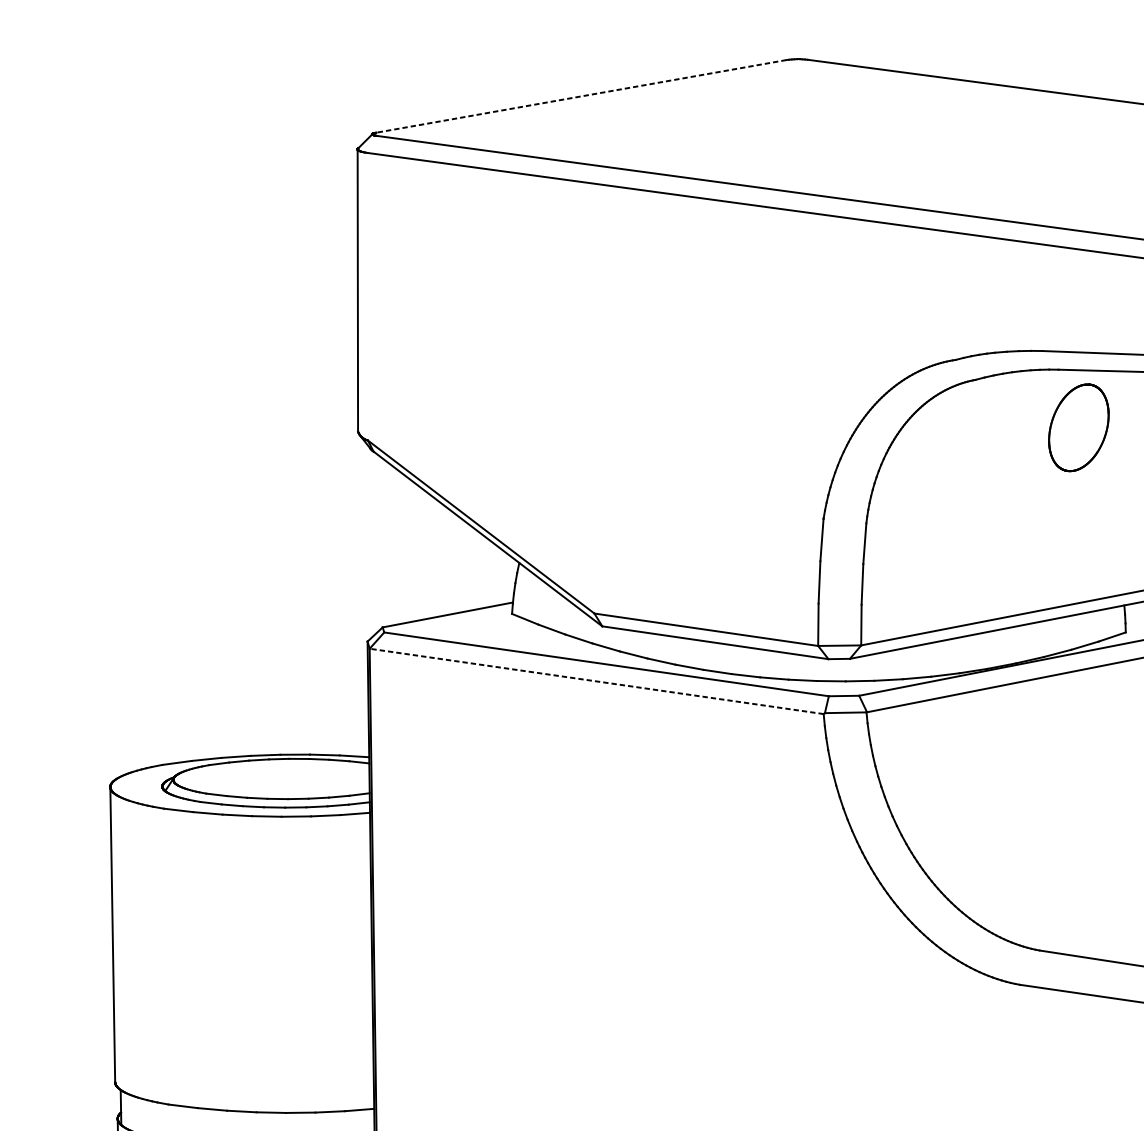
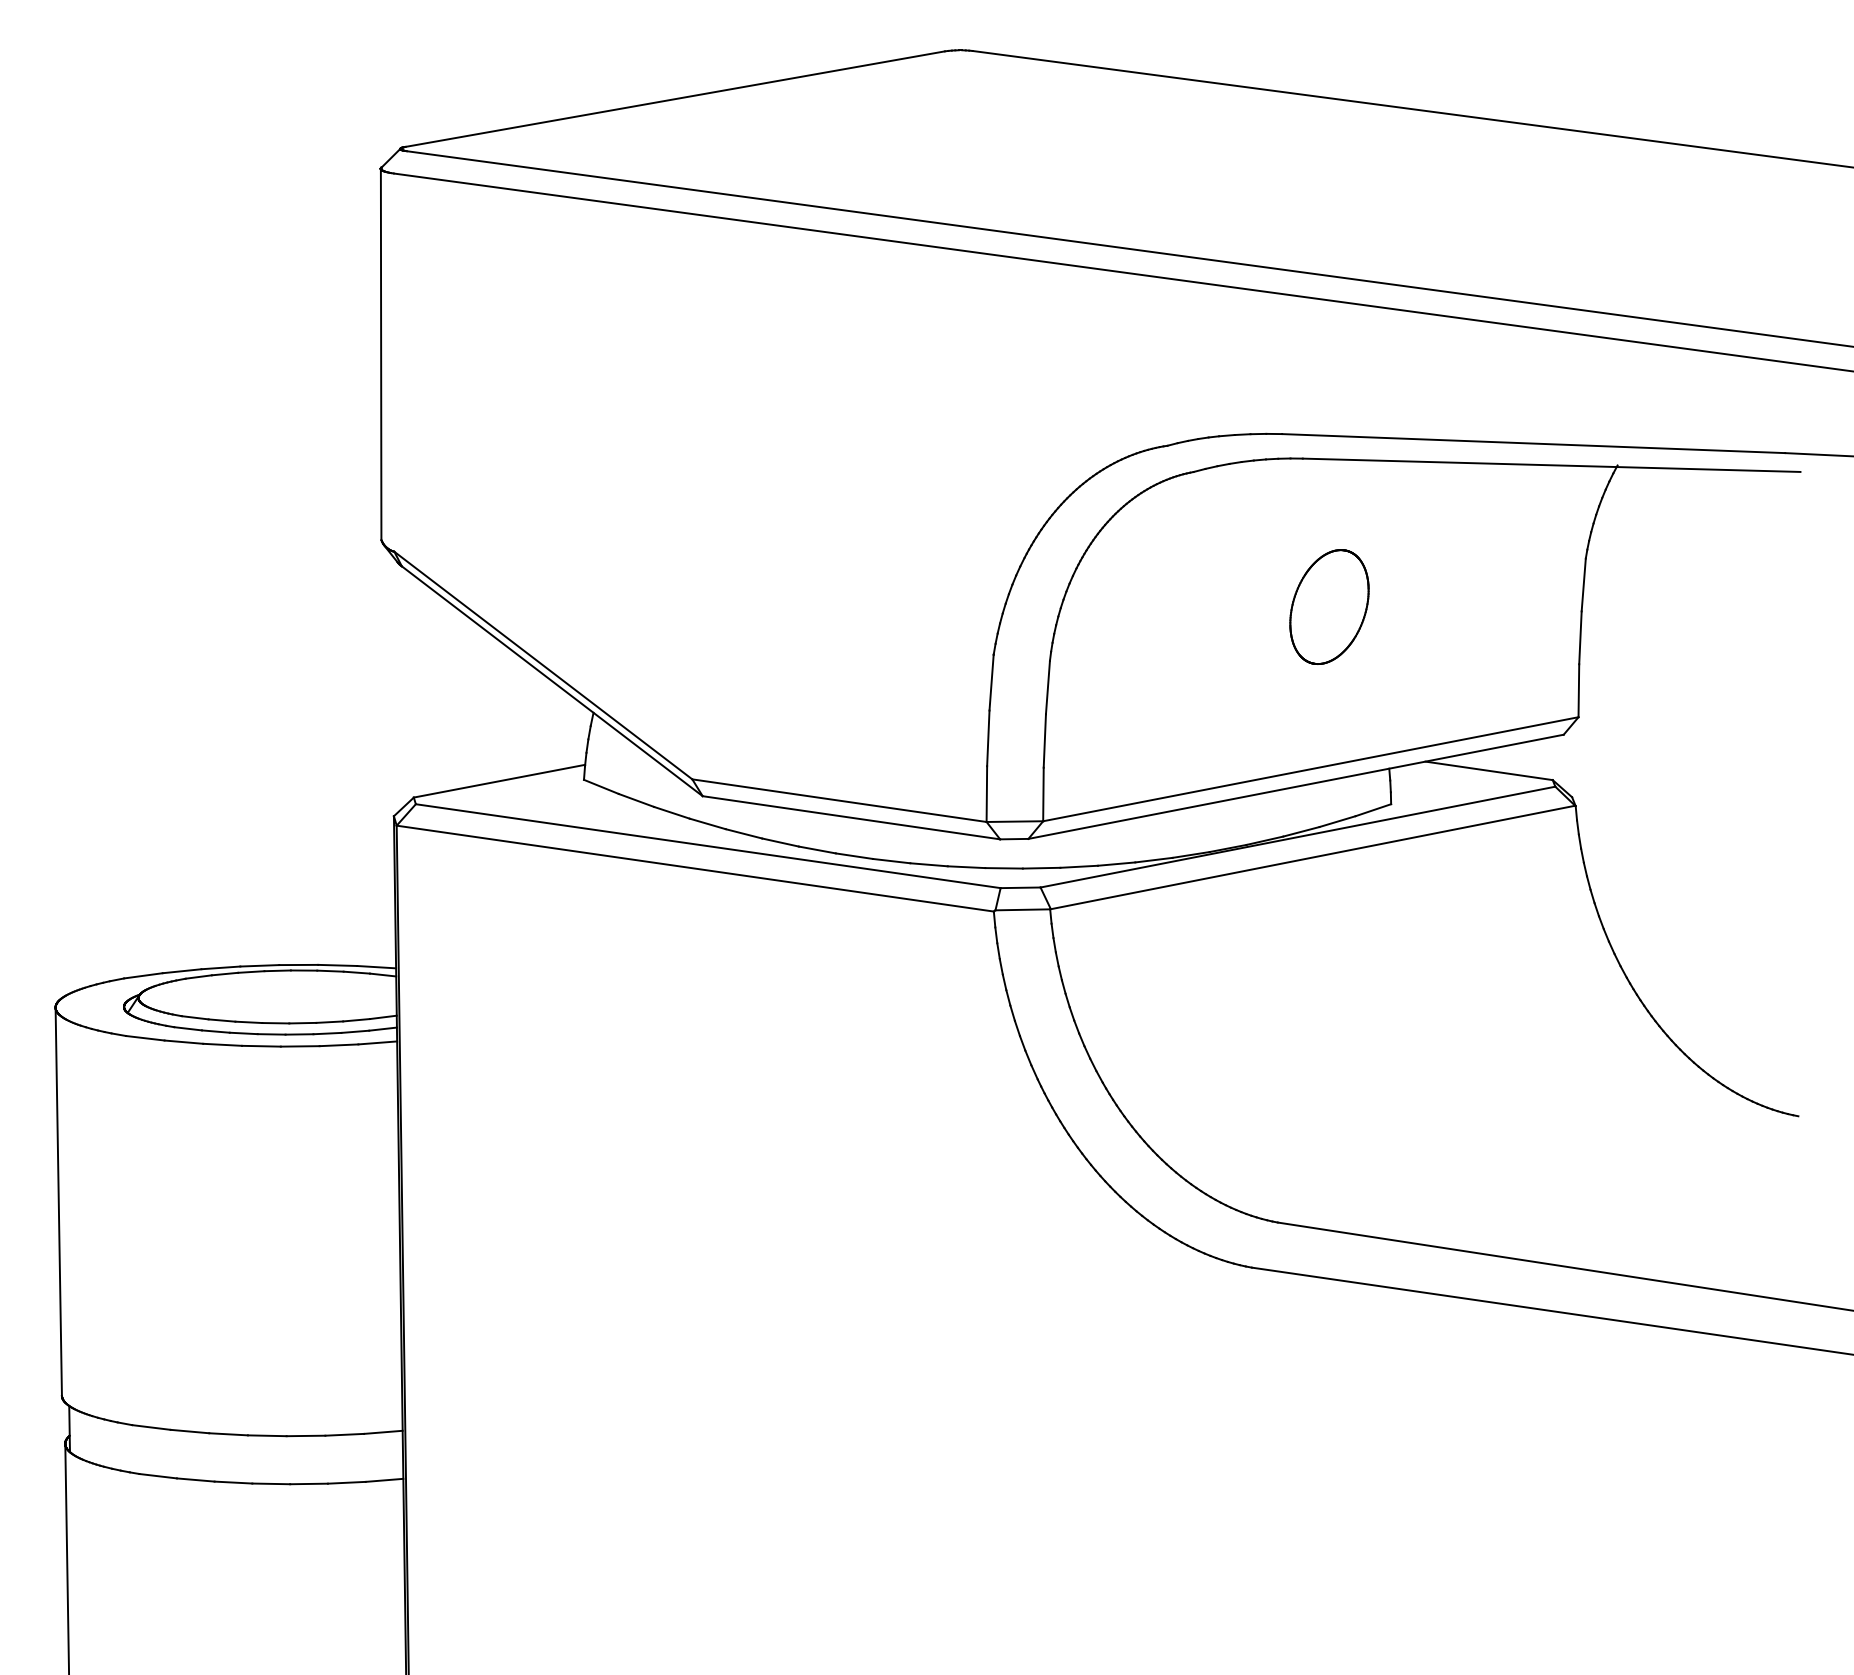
line: (581, 96) -> (675, 99), dashed -> solid
part: (1078, 427) -> (1329, 606), moved
line: (596, 681) -> (695, 868), dashed -> solid

